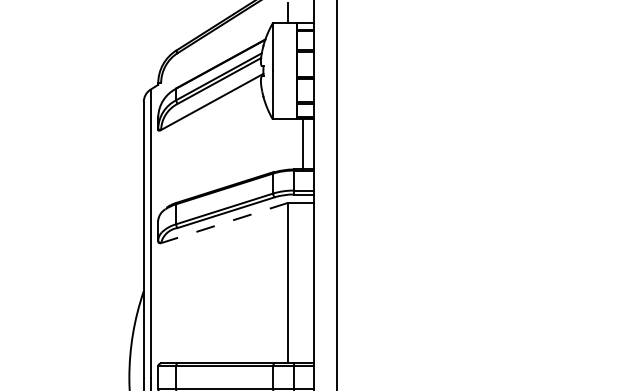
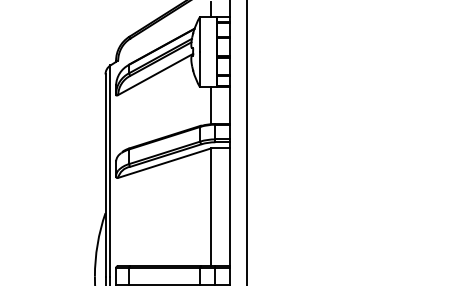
line: (303, 144) -> (211, 105), moved
line: (224, 222) -> (164, 162), dashed -> solid

